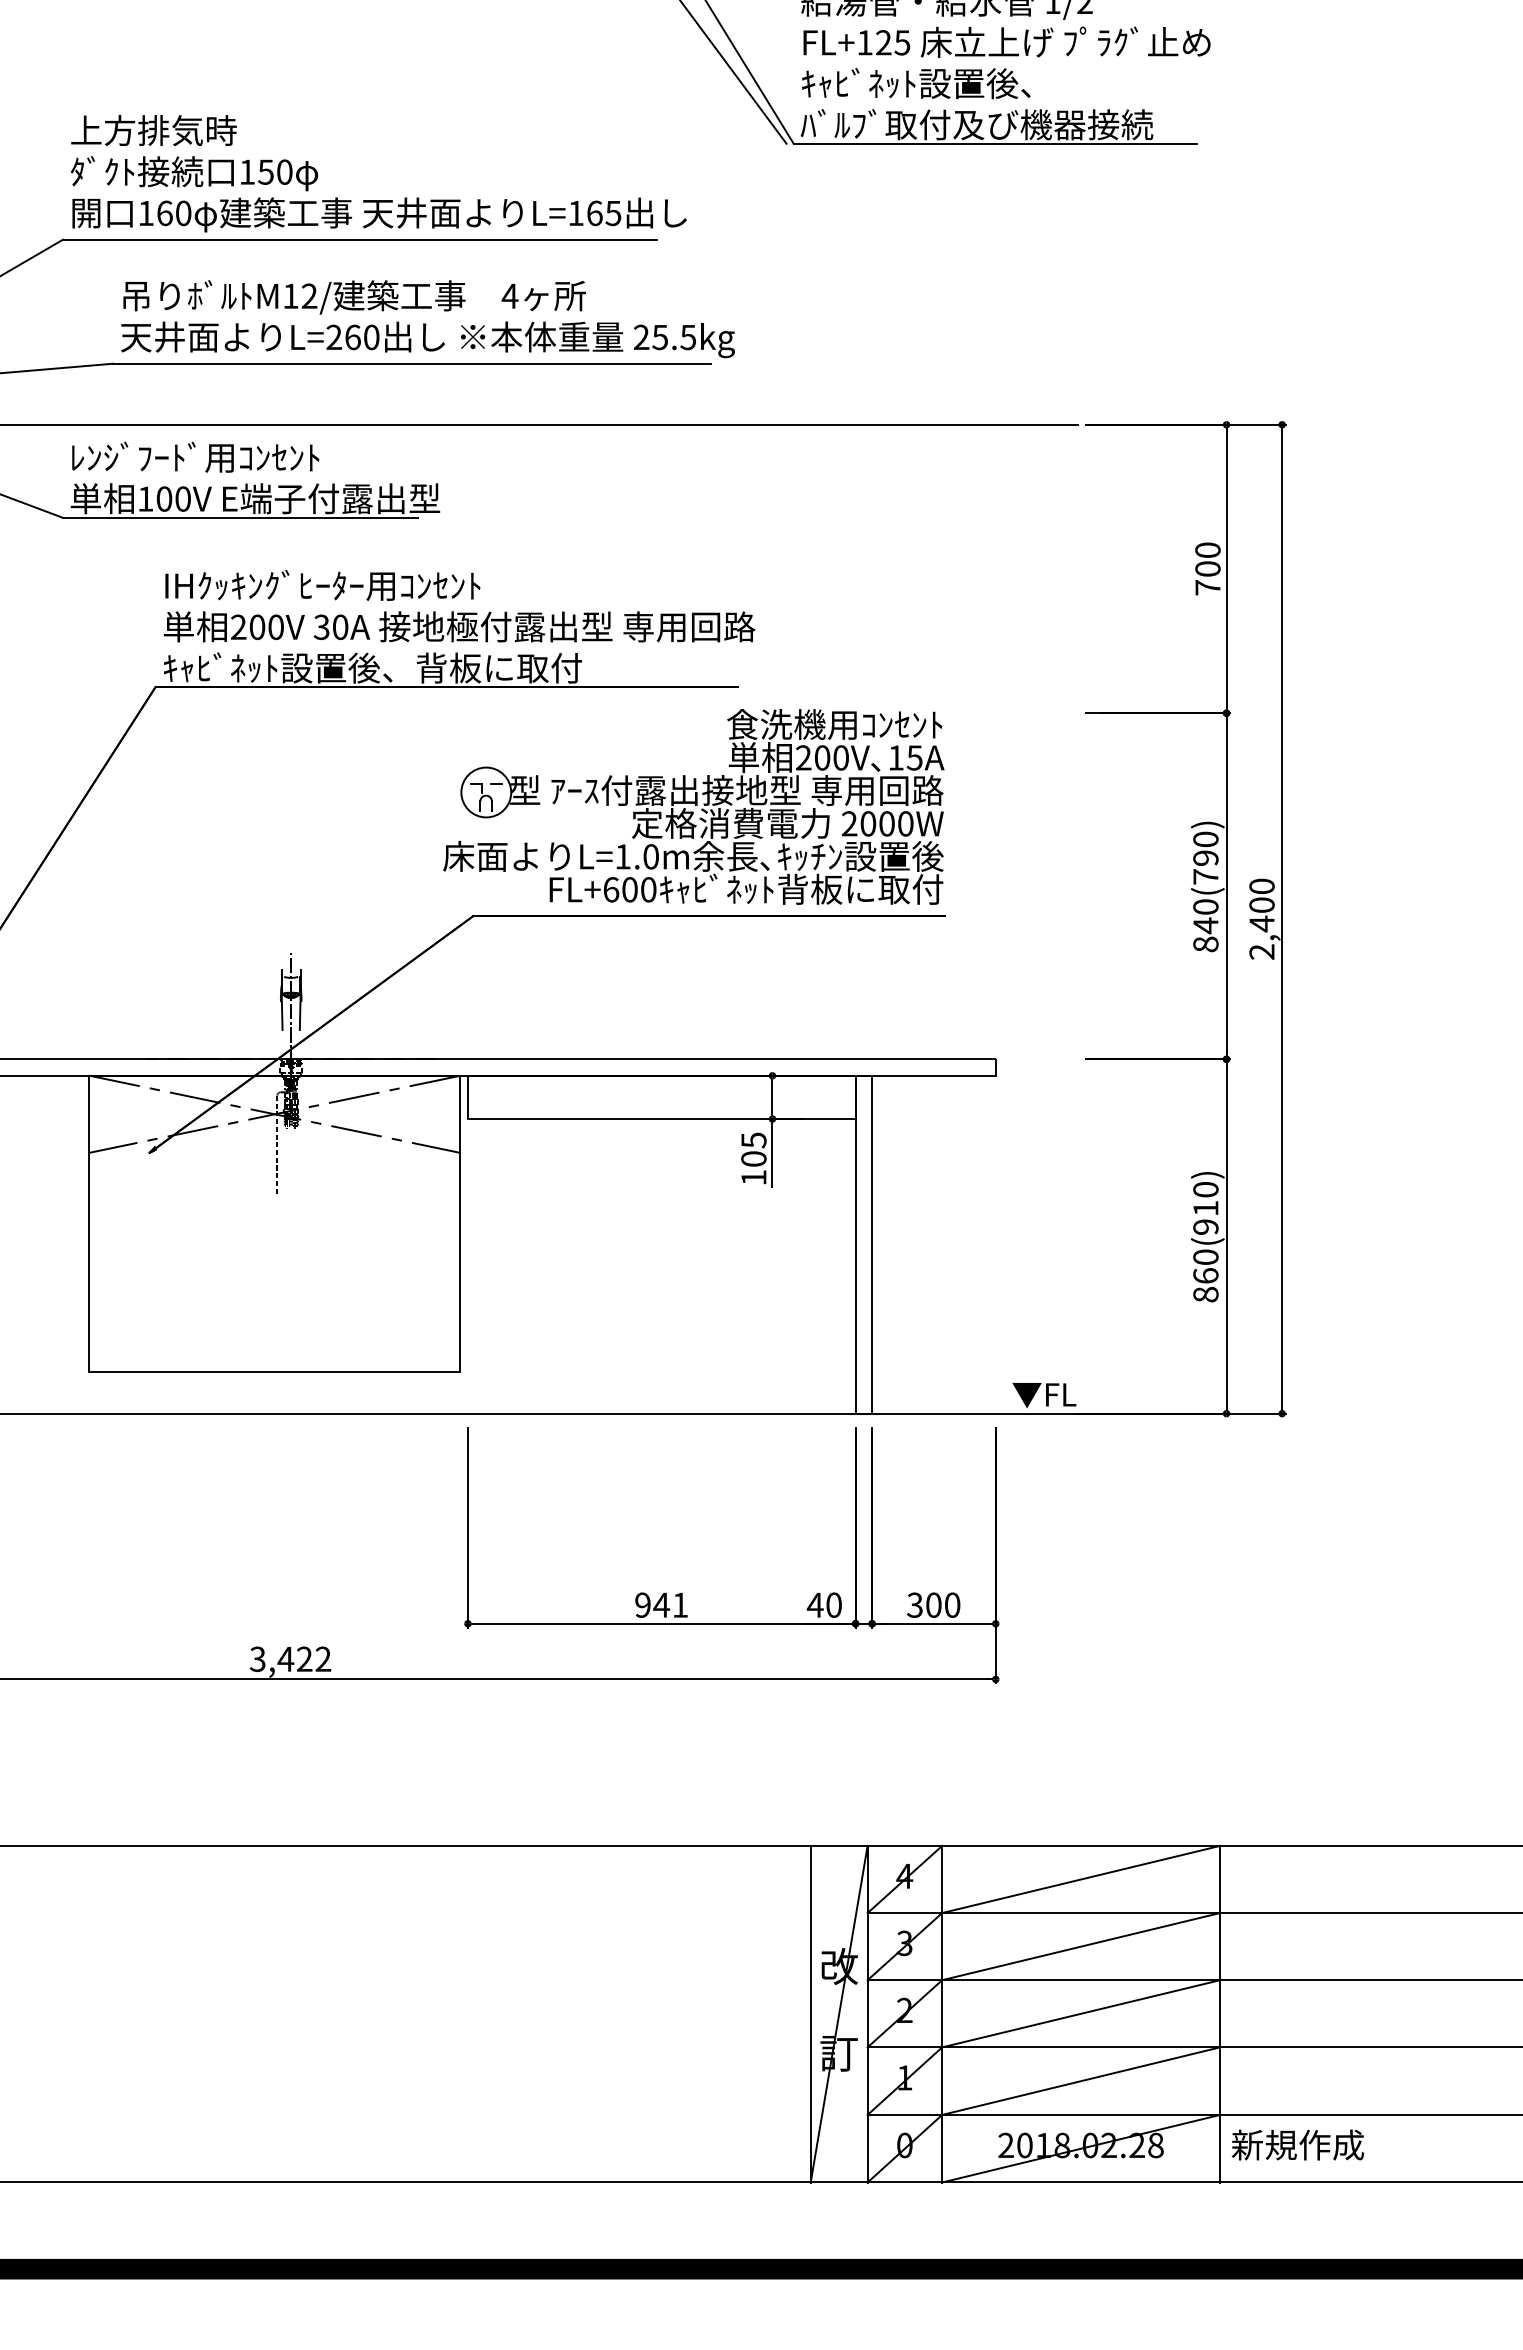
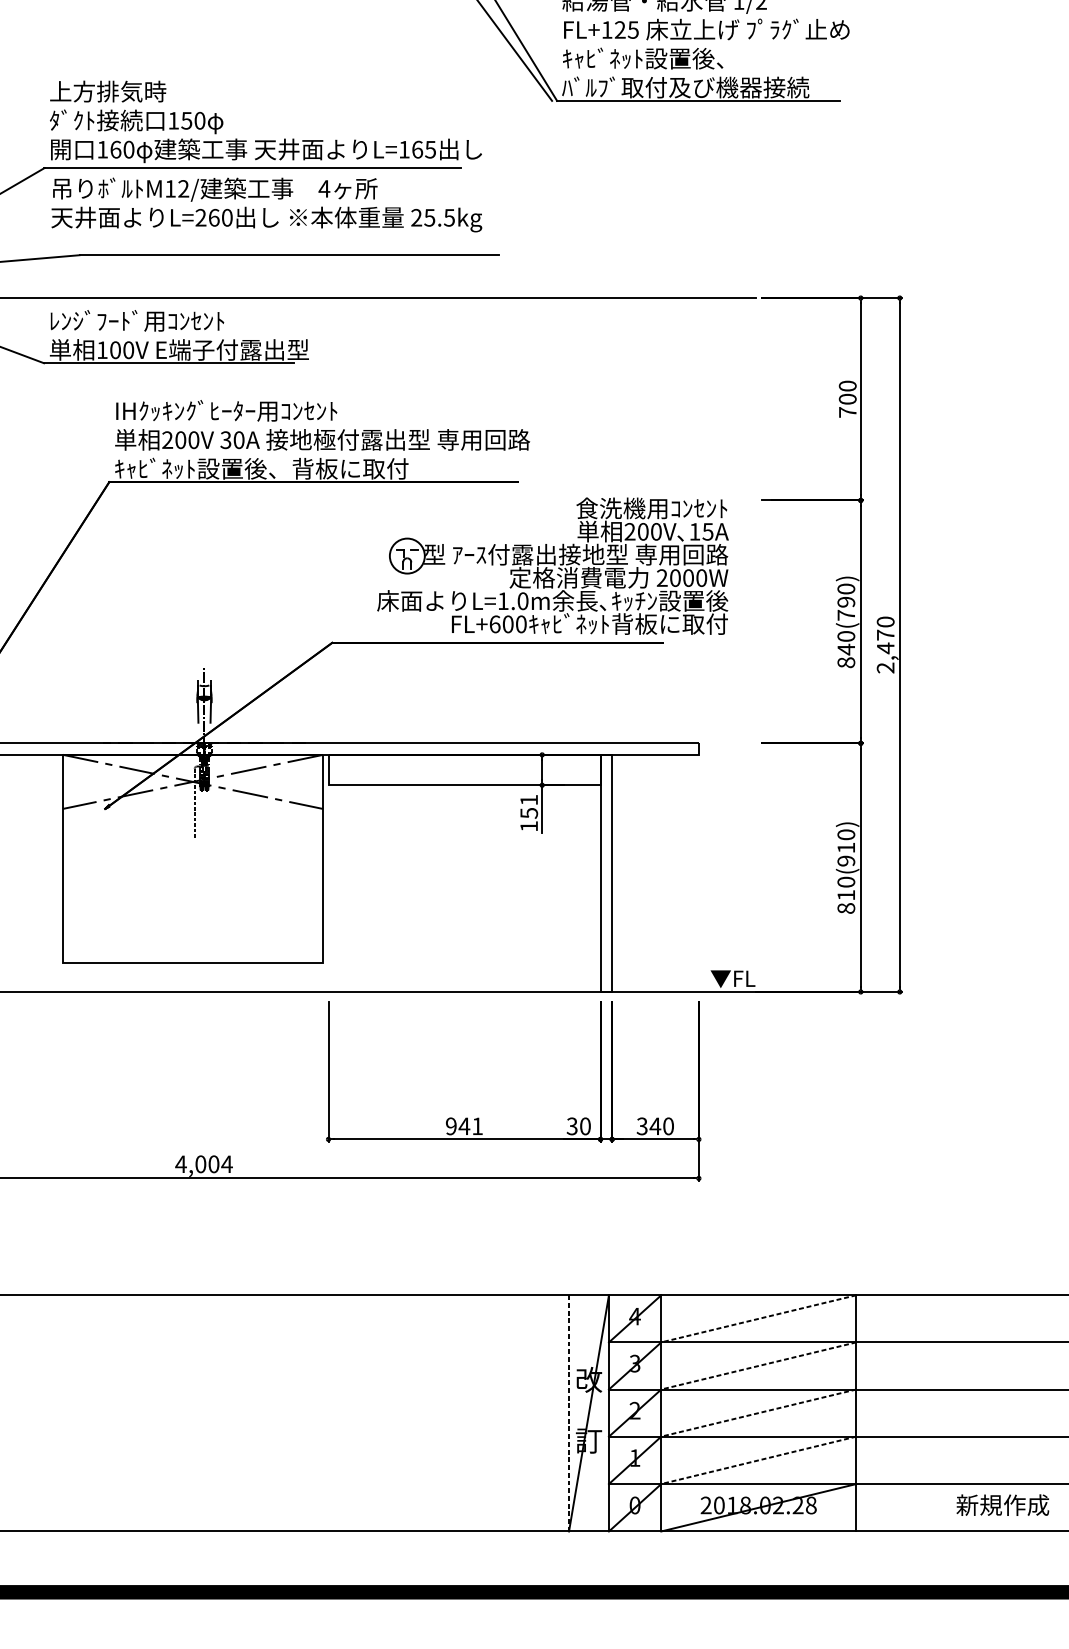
text: (427, 319) -> (266, 205), moved
part: (693, 806) -> (552, 565), moved
text: (1261, 904) -> (885, 634), 2,400 -> 2,470
text: (753, 1149) -> (528, 806), 105 -> 151
text: (1205, 1275) -> (846, 895), 860(910) -> 810(910)
text: (814, 1604) -> (571, 1125), 40 -> 30
text: (933, 1604) -> (655, 1125), 300 -> 340
text: (290, 1659) -> (203, 1164), 3,422 -> 4,004
line: (1081, 1879) -> (759, 1318), solid -> dashed
line: (1081, 1946) -> (759, 1365), solid -> dashed
line: (1081, 2013) -> (759, 1412), solid -> dashed
line: (810, 2014) -> (568, 1413), solid -> dashed
line: (1080, 2081) -> (758, 1460), solid -> dashed
text: (1297, 2144) -> (1002, 1504), moved

